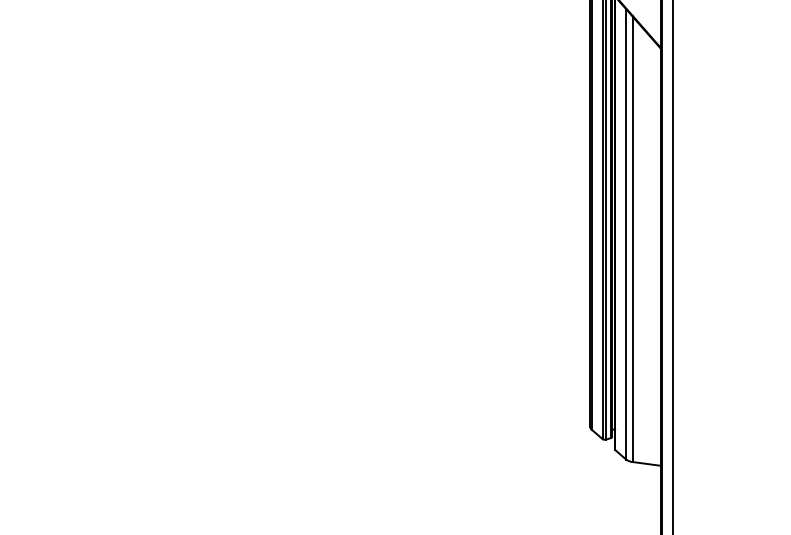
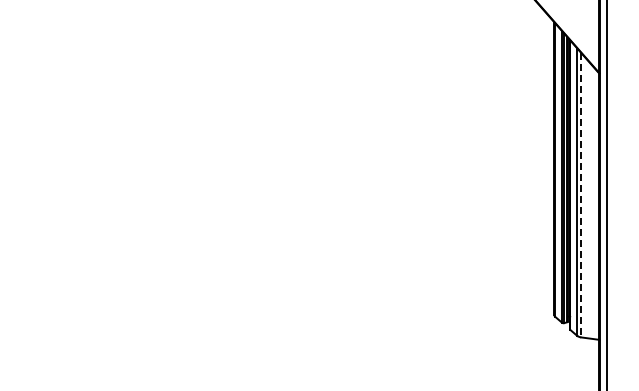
line: (632, 239) -> (581, 195), solid -> dashed

